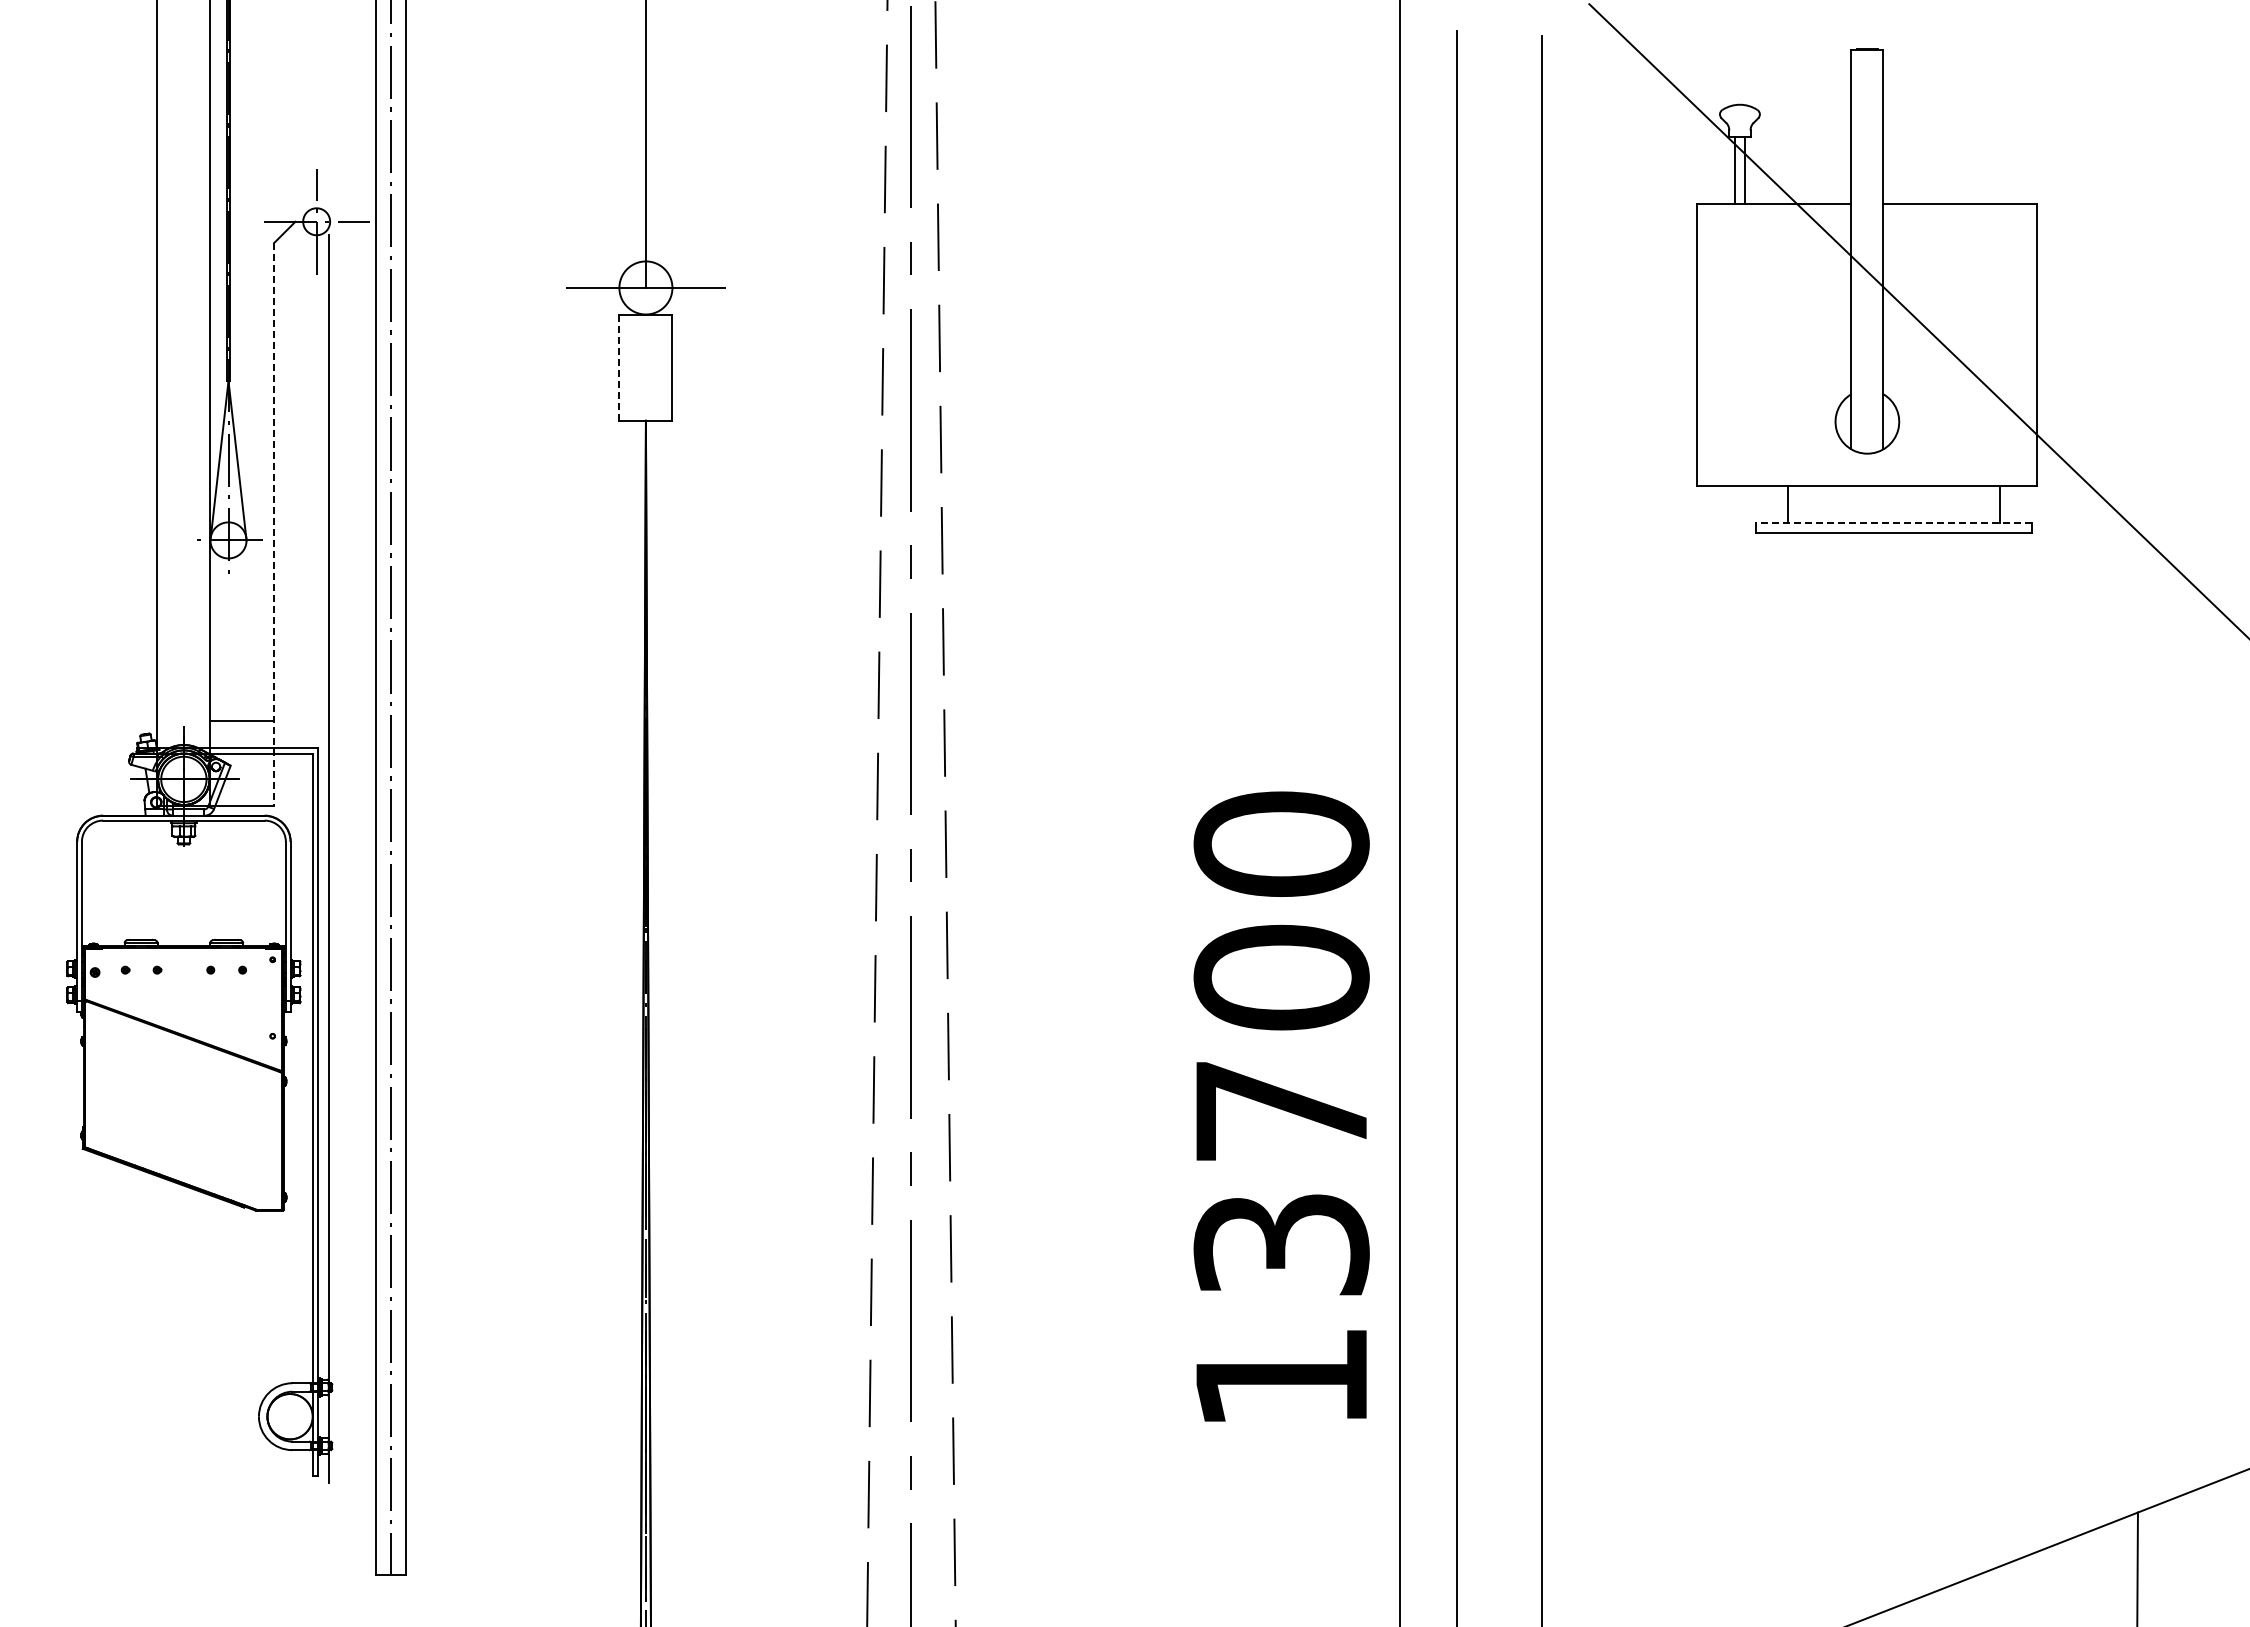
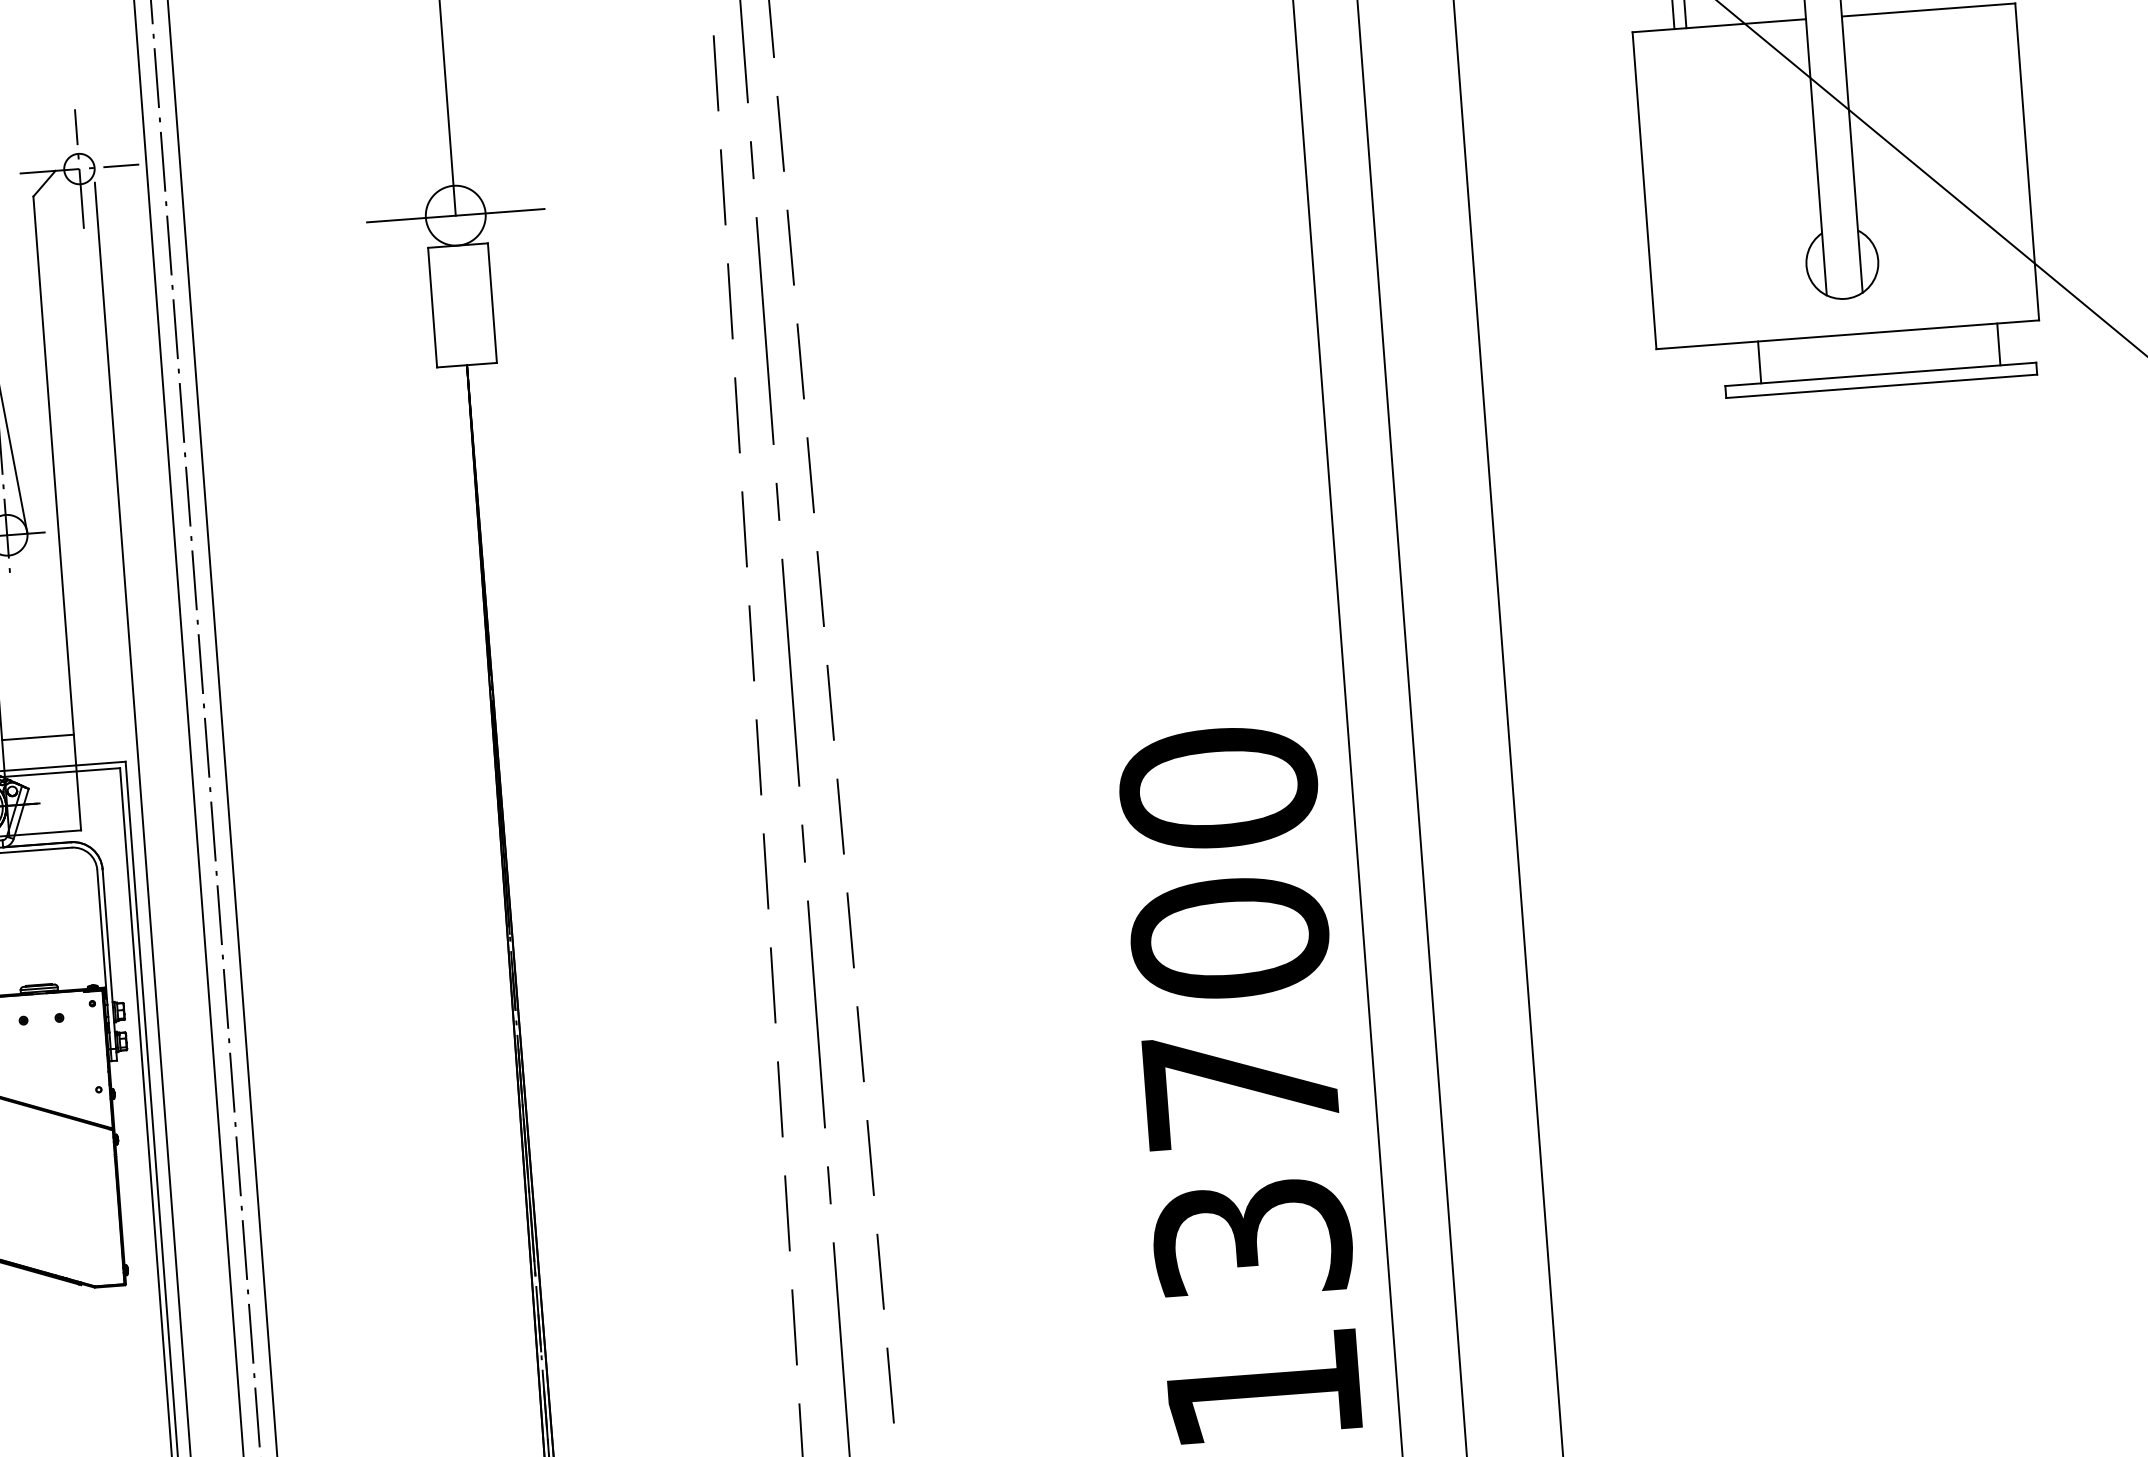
line: (619, 368) -> (432, 308), dashed -> solid
line: (1893, 522) -> (1880, 374), dashed -> solid
line: (274, 525) -> (57, 514), dashed -> solid

